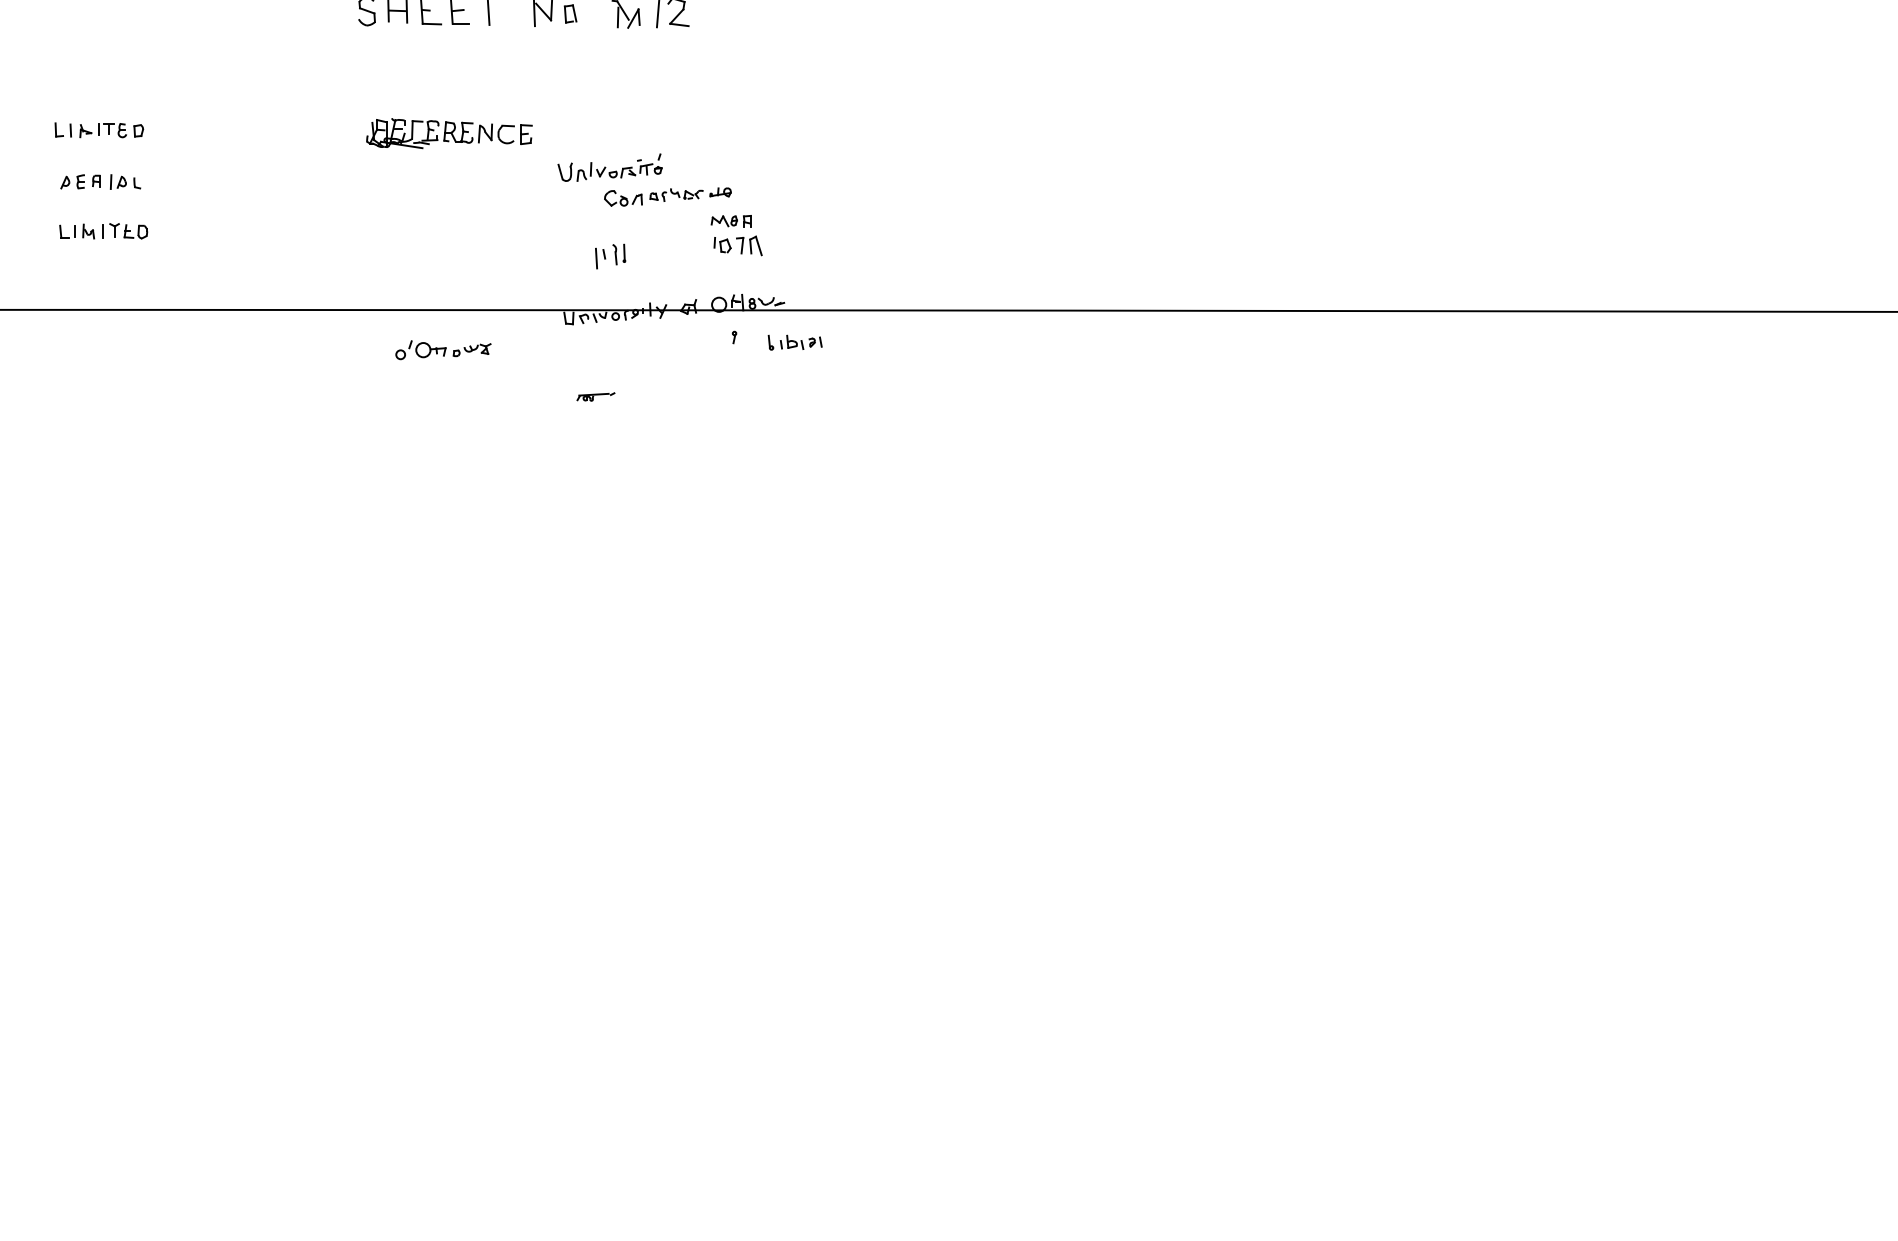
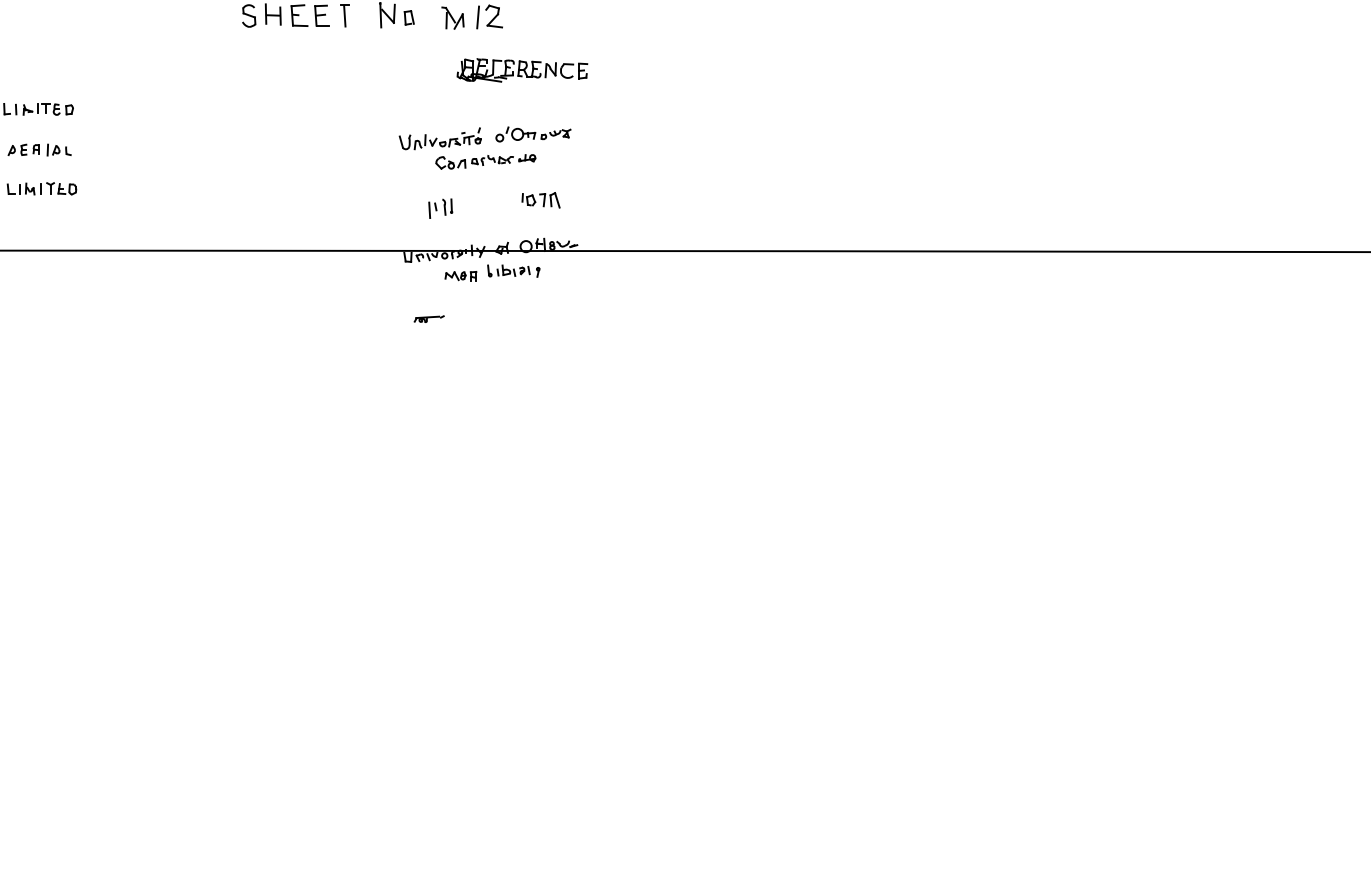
part: (449, 133) -> (522, 70), moved
part: (730, 221) -> (460, 276), moved
part: (794, 342) -> (508, 270), moved
part: (443, 350) -> (533, 134), moved

